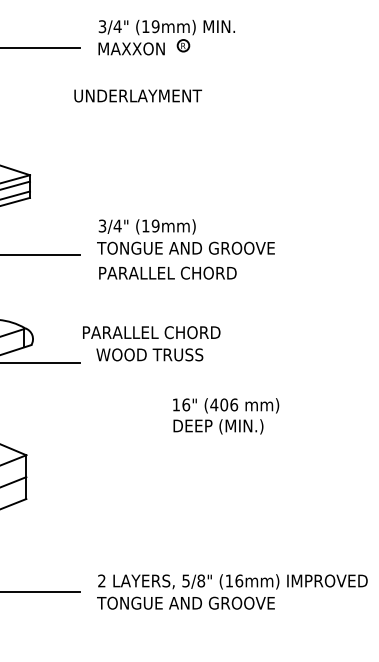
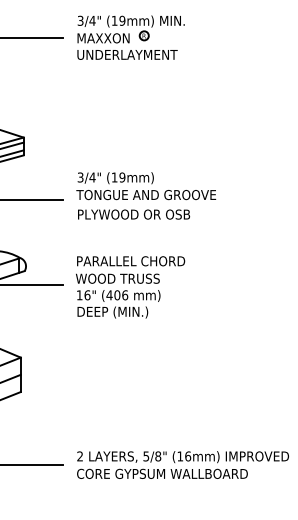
text: (138, 95) -> (127, 54), moved
text: (174, 272) -> (137, 214), PARALLEL CHORD -> PLYWOOD OR OSB
text: (151, 332) -> (130, 261), moved
text: (226, 416) -> (119, 304), moved
text: (206, 602) -> (162, 473), TONGUE AND GROOVE -> CORE GYPSUM WALLBOARD

